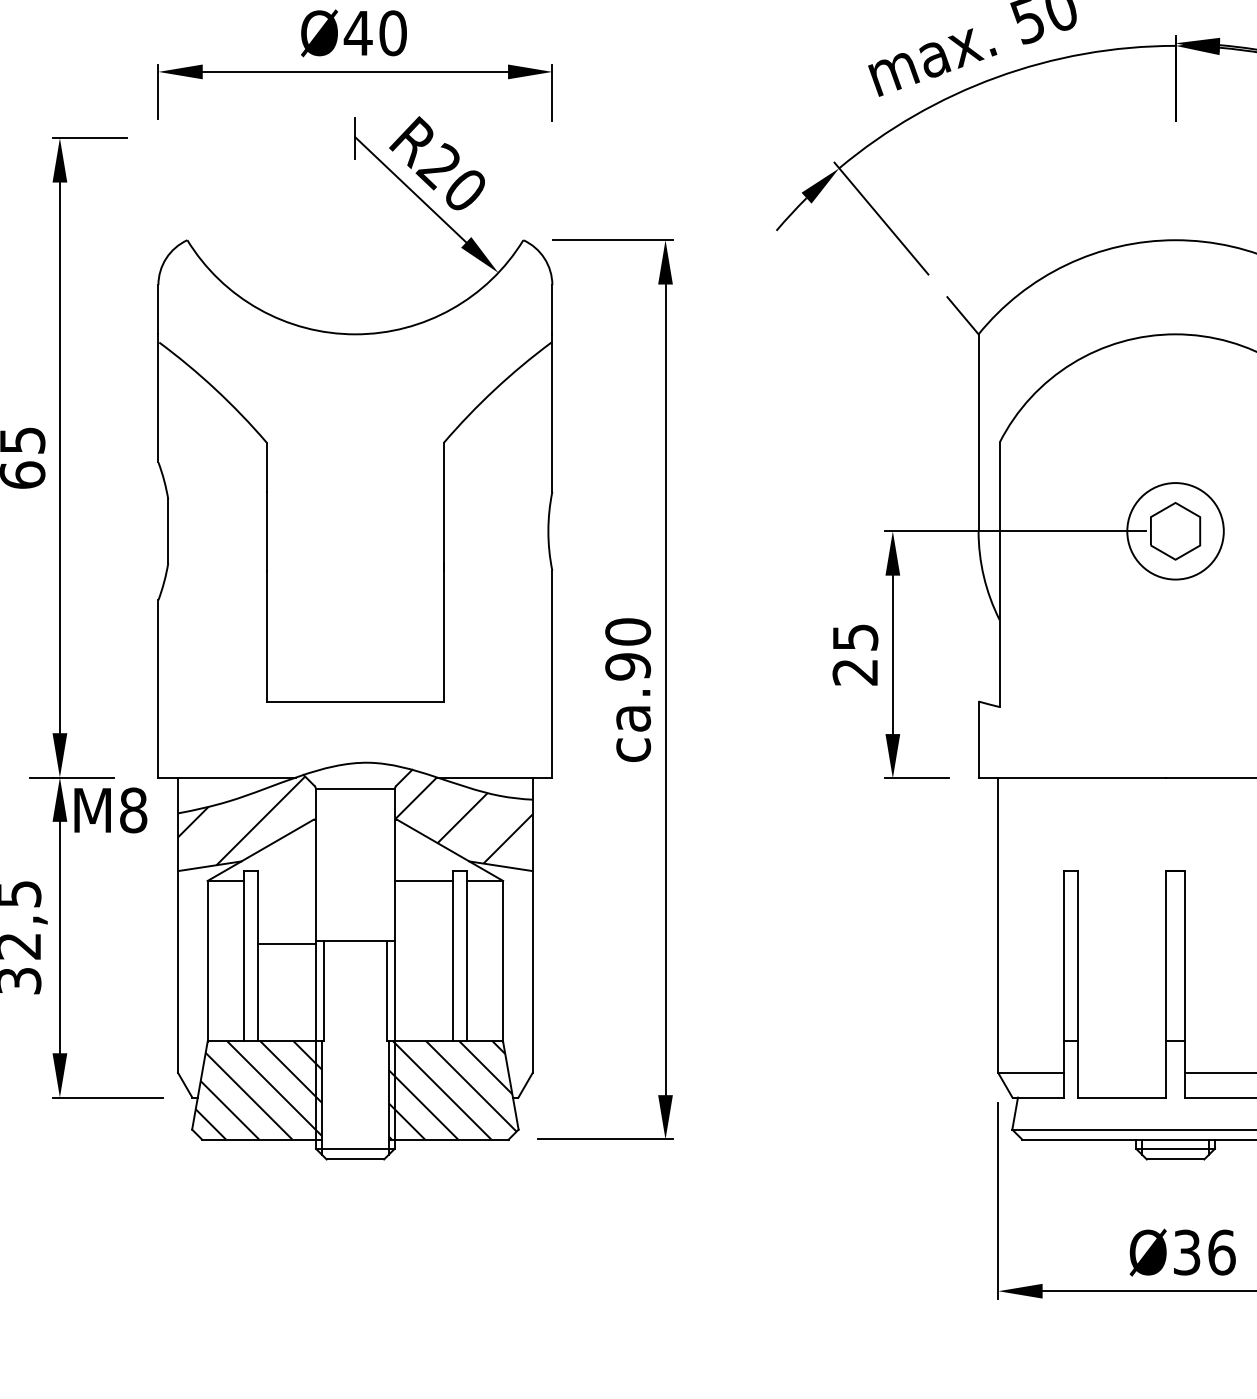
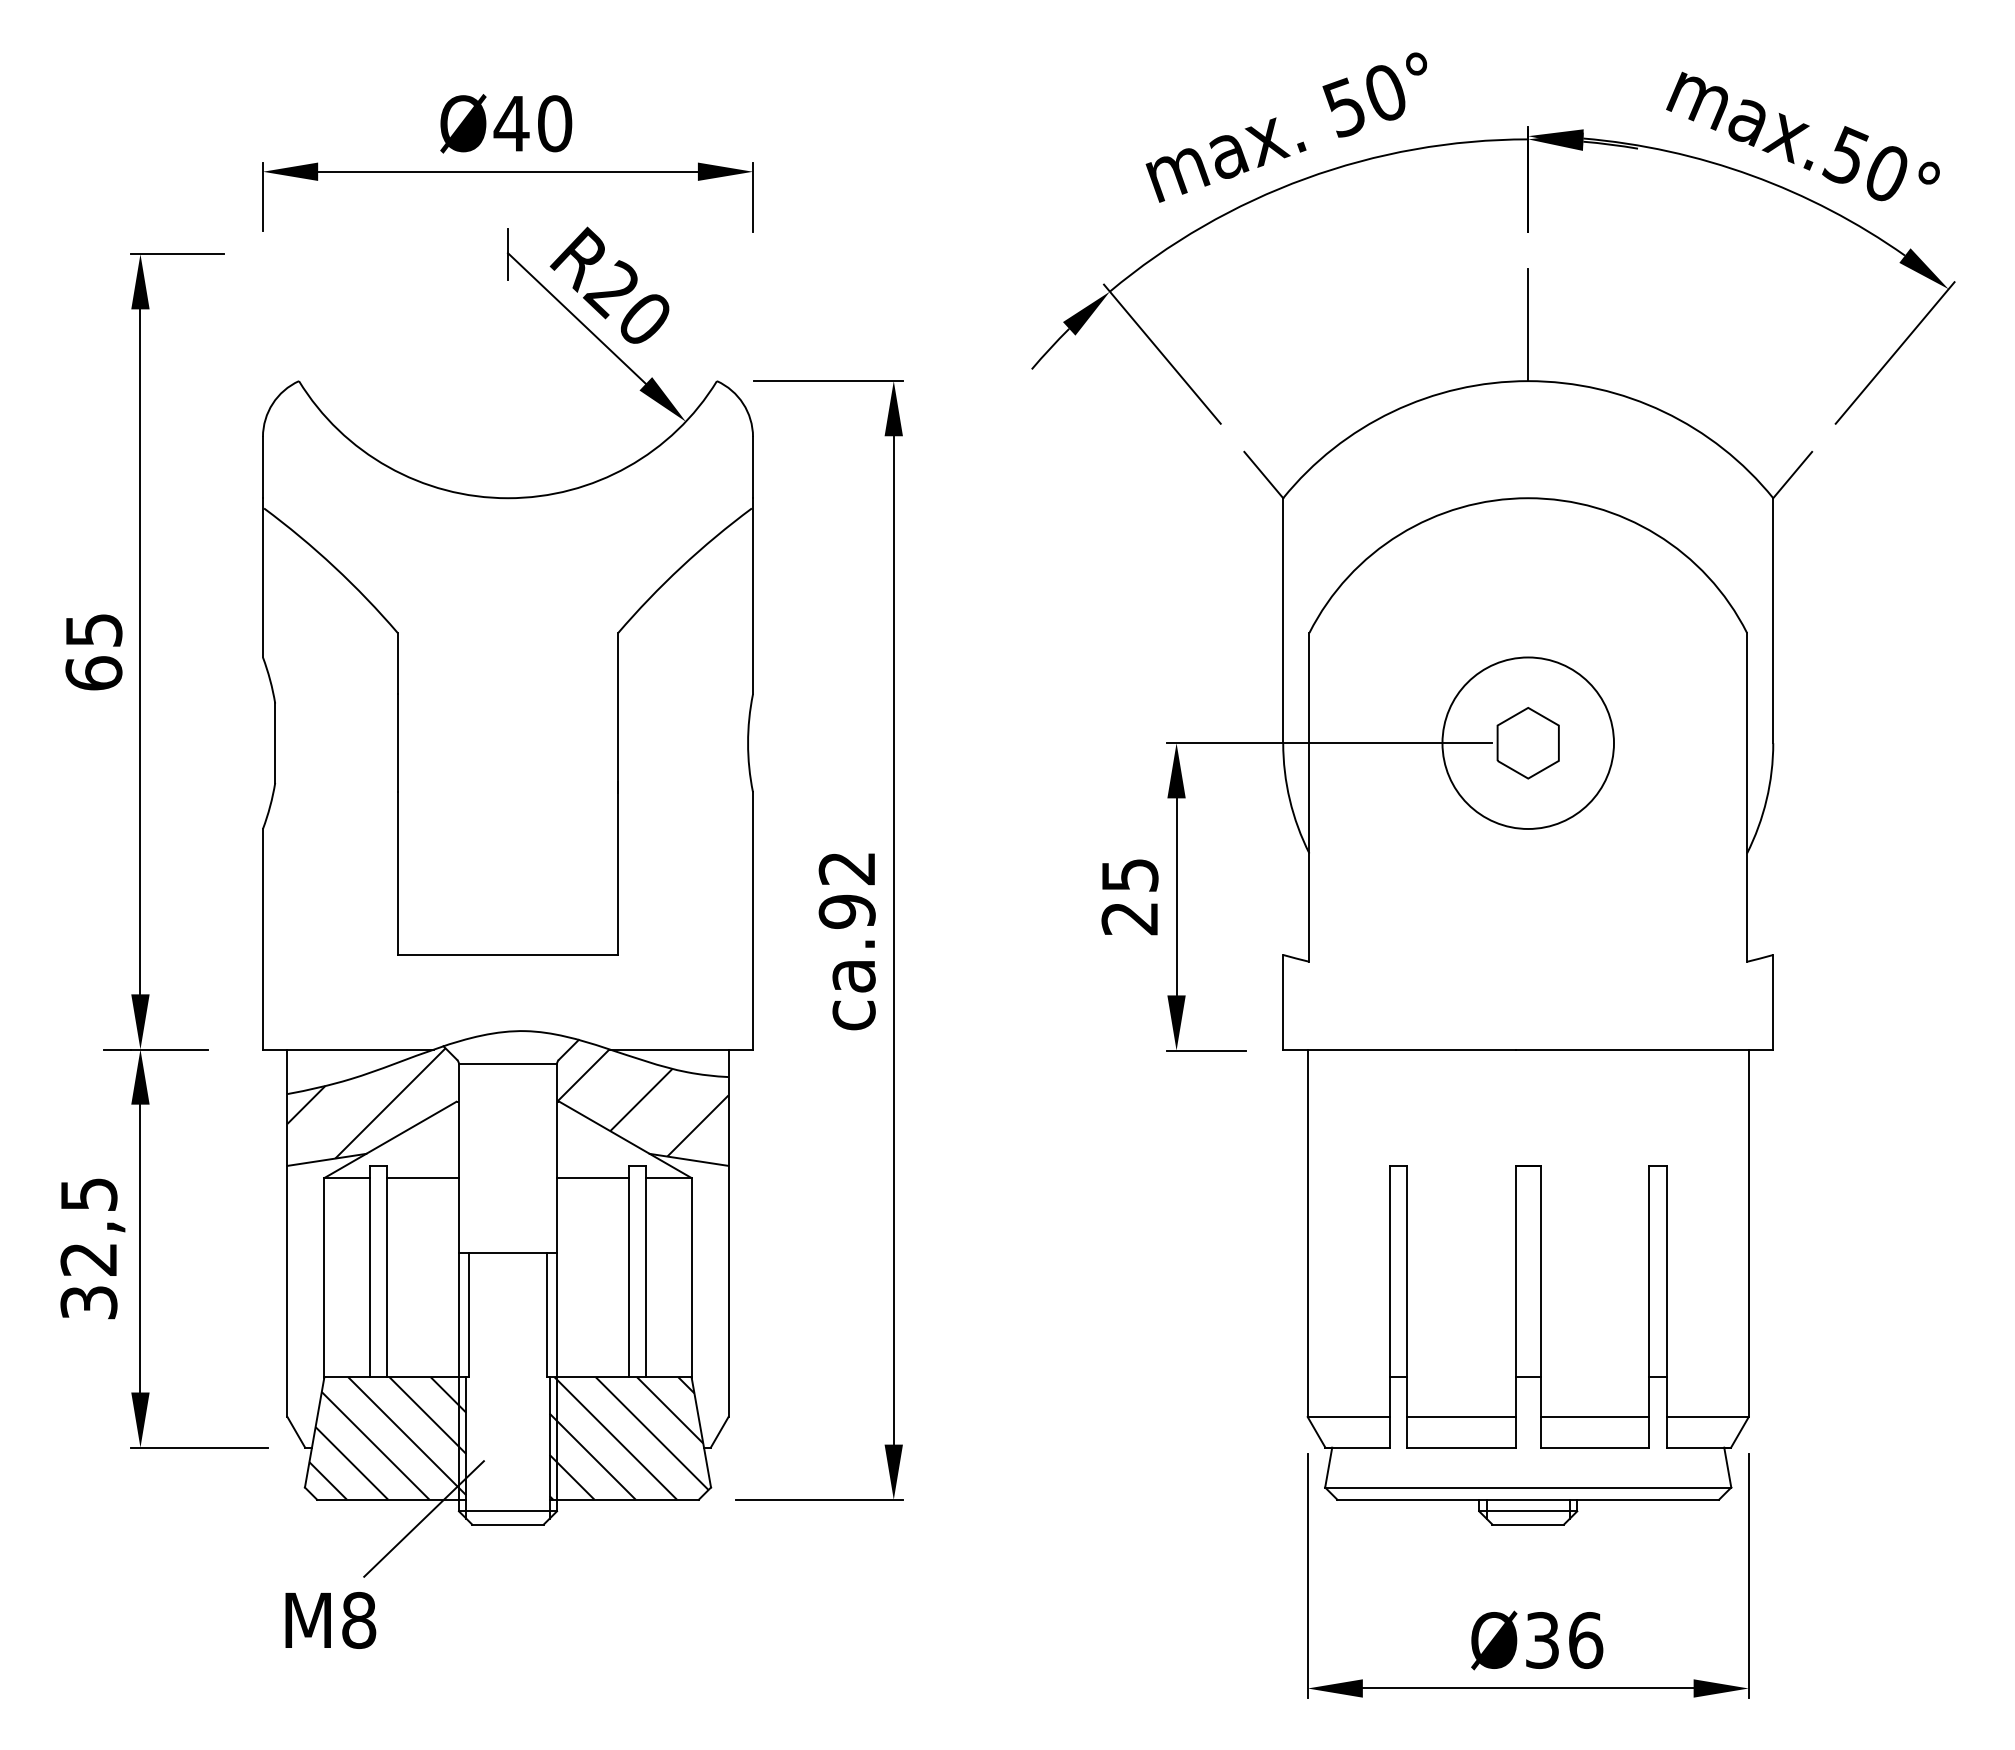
line: (1175, 195) -> (1528, 325), added
circle: (1175, 530) -> (1528, 742), size x1.43
text: (627, 632) -> (846, 868), ca.90 -> ca.92
text: (110, 810) -> (330, 1620), moved
line: (287, 943) -> (423, 1178), moved
line: (1121, 1073) -> (1461, 1417), added
line: (287, 1154) -> (423, 1518), added

